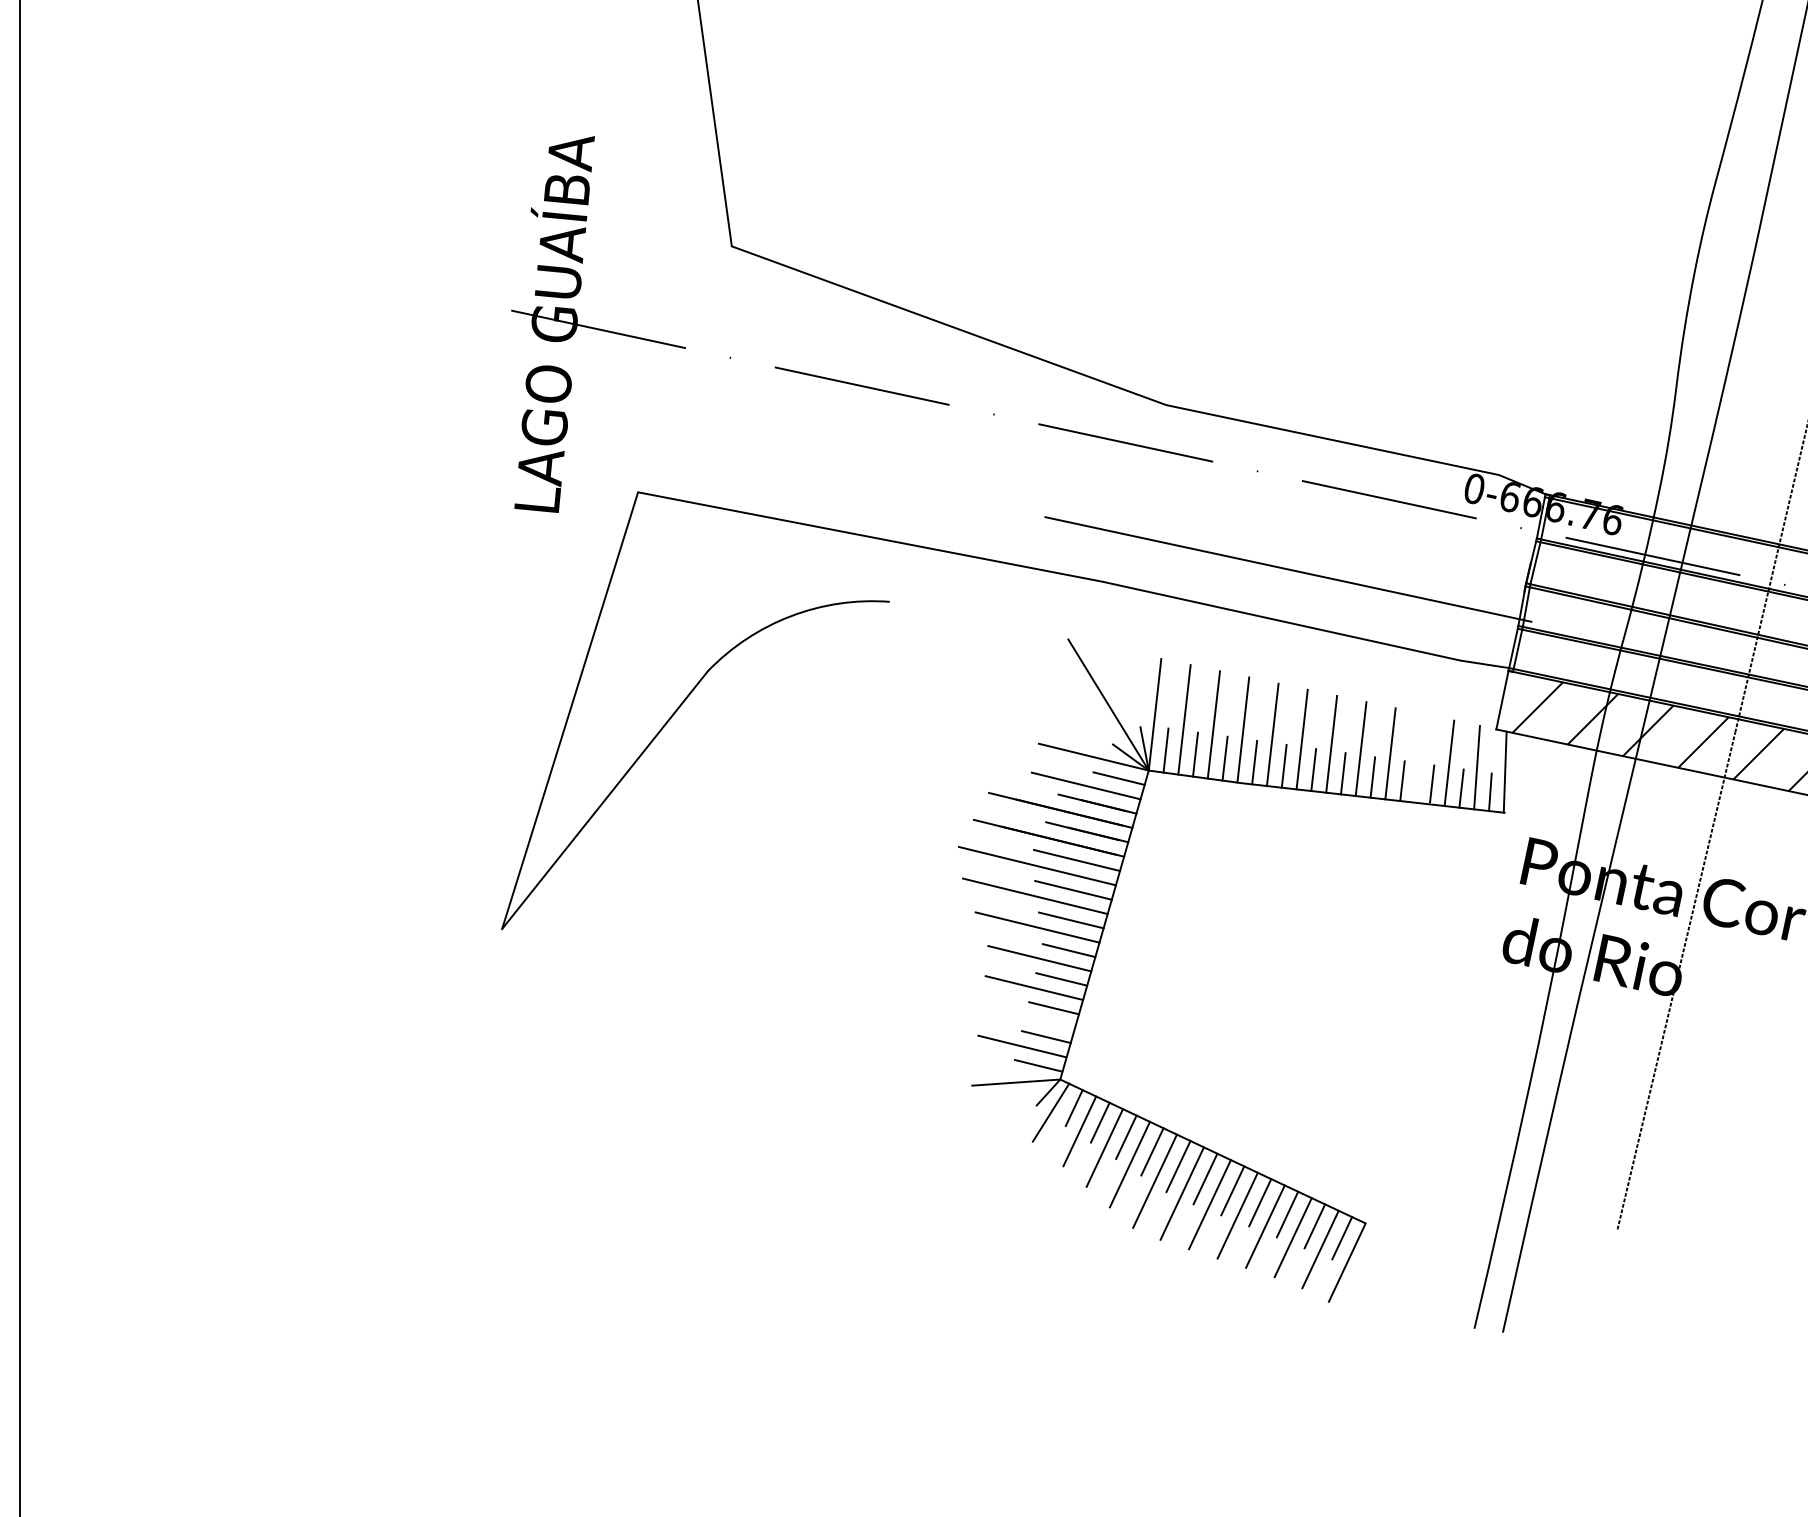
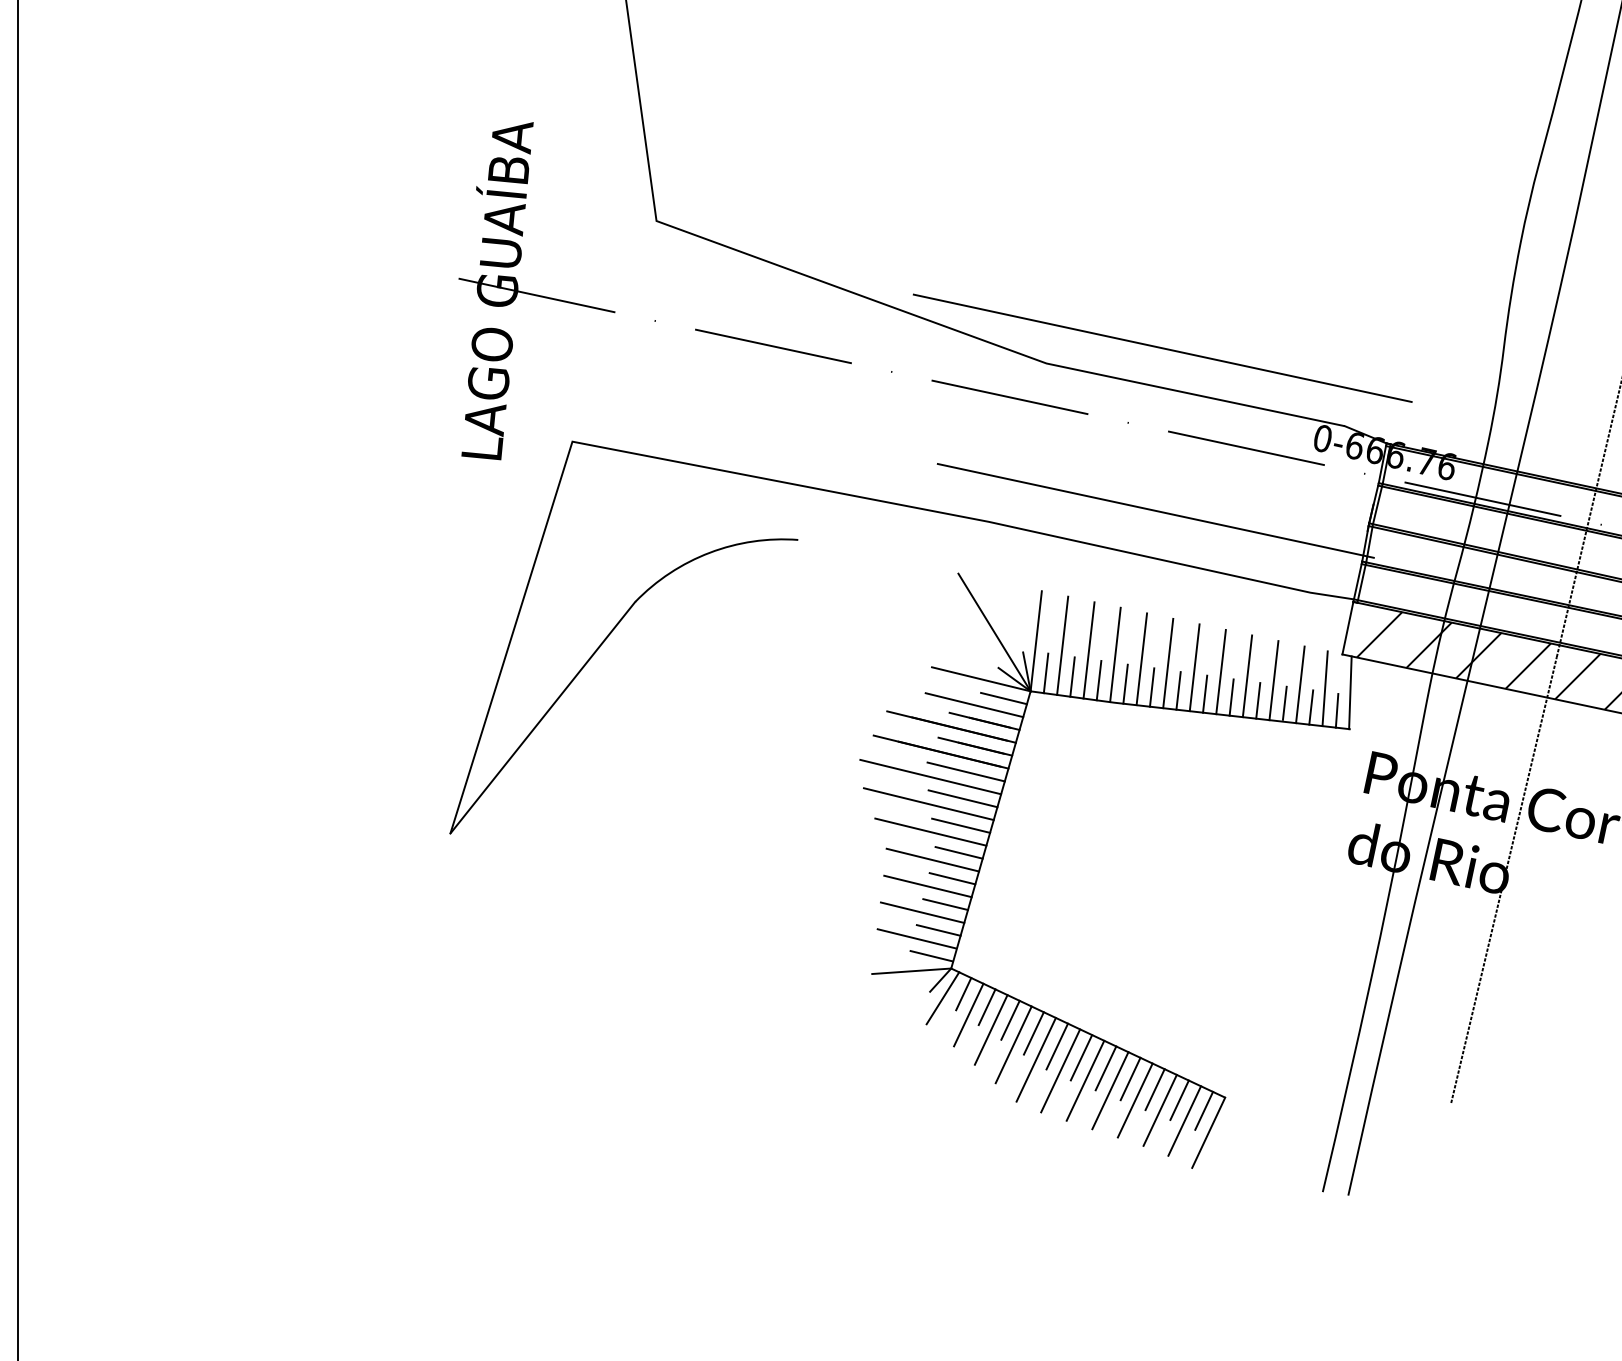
line: (1295, 387) -> (1162, 347), added
line: (1419, 758) -> (1273, 680), added
line: (1028, 1017) -> (922, 912), added

